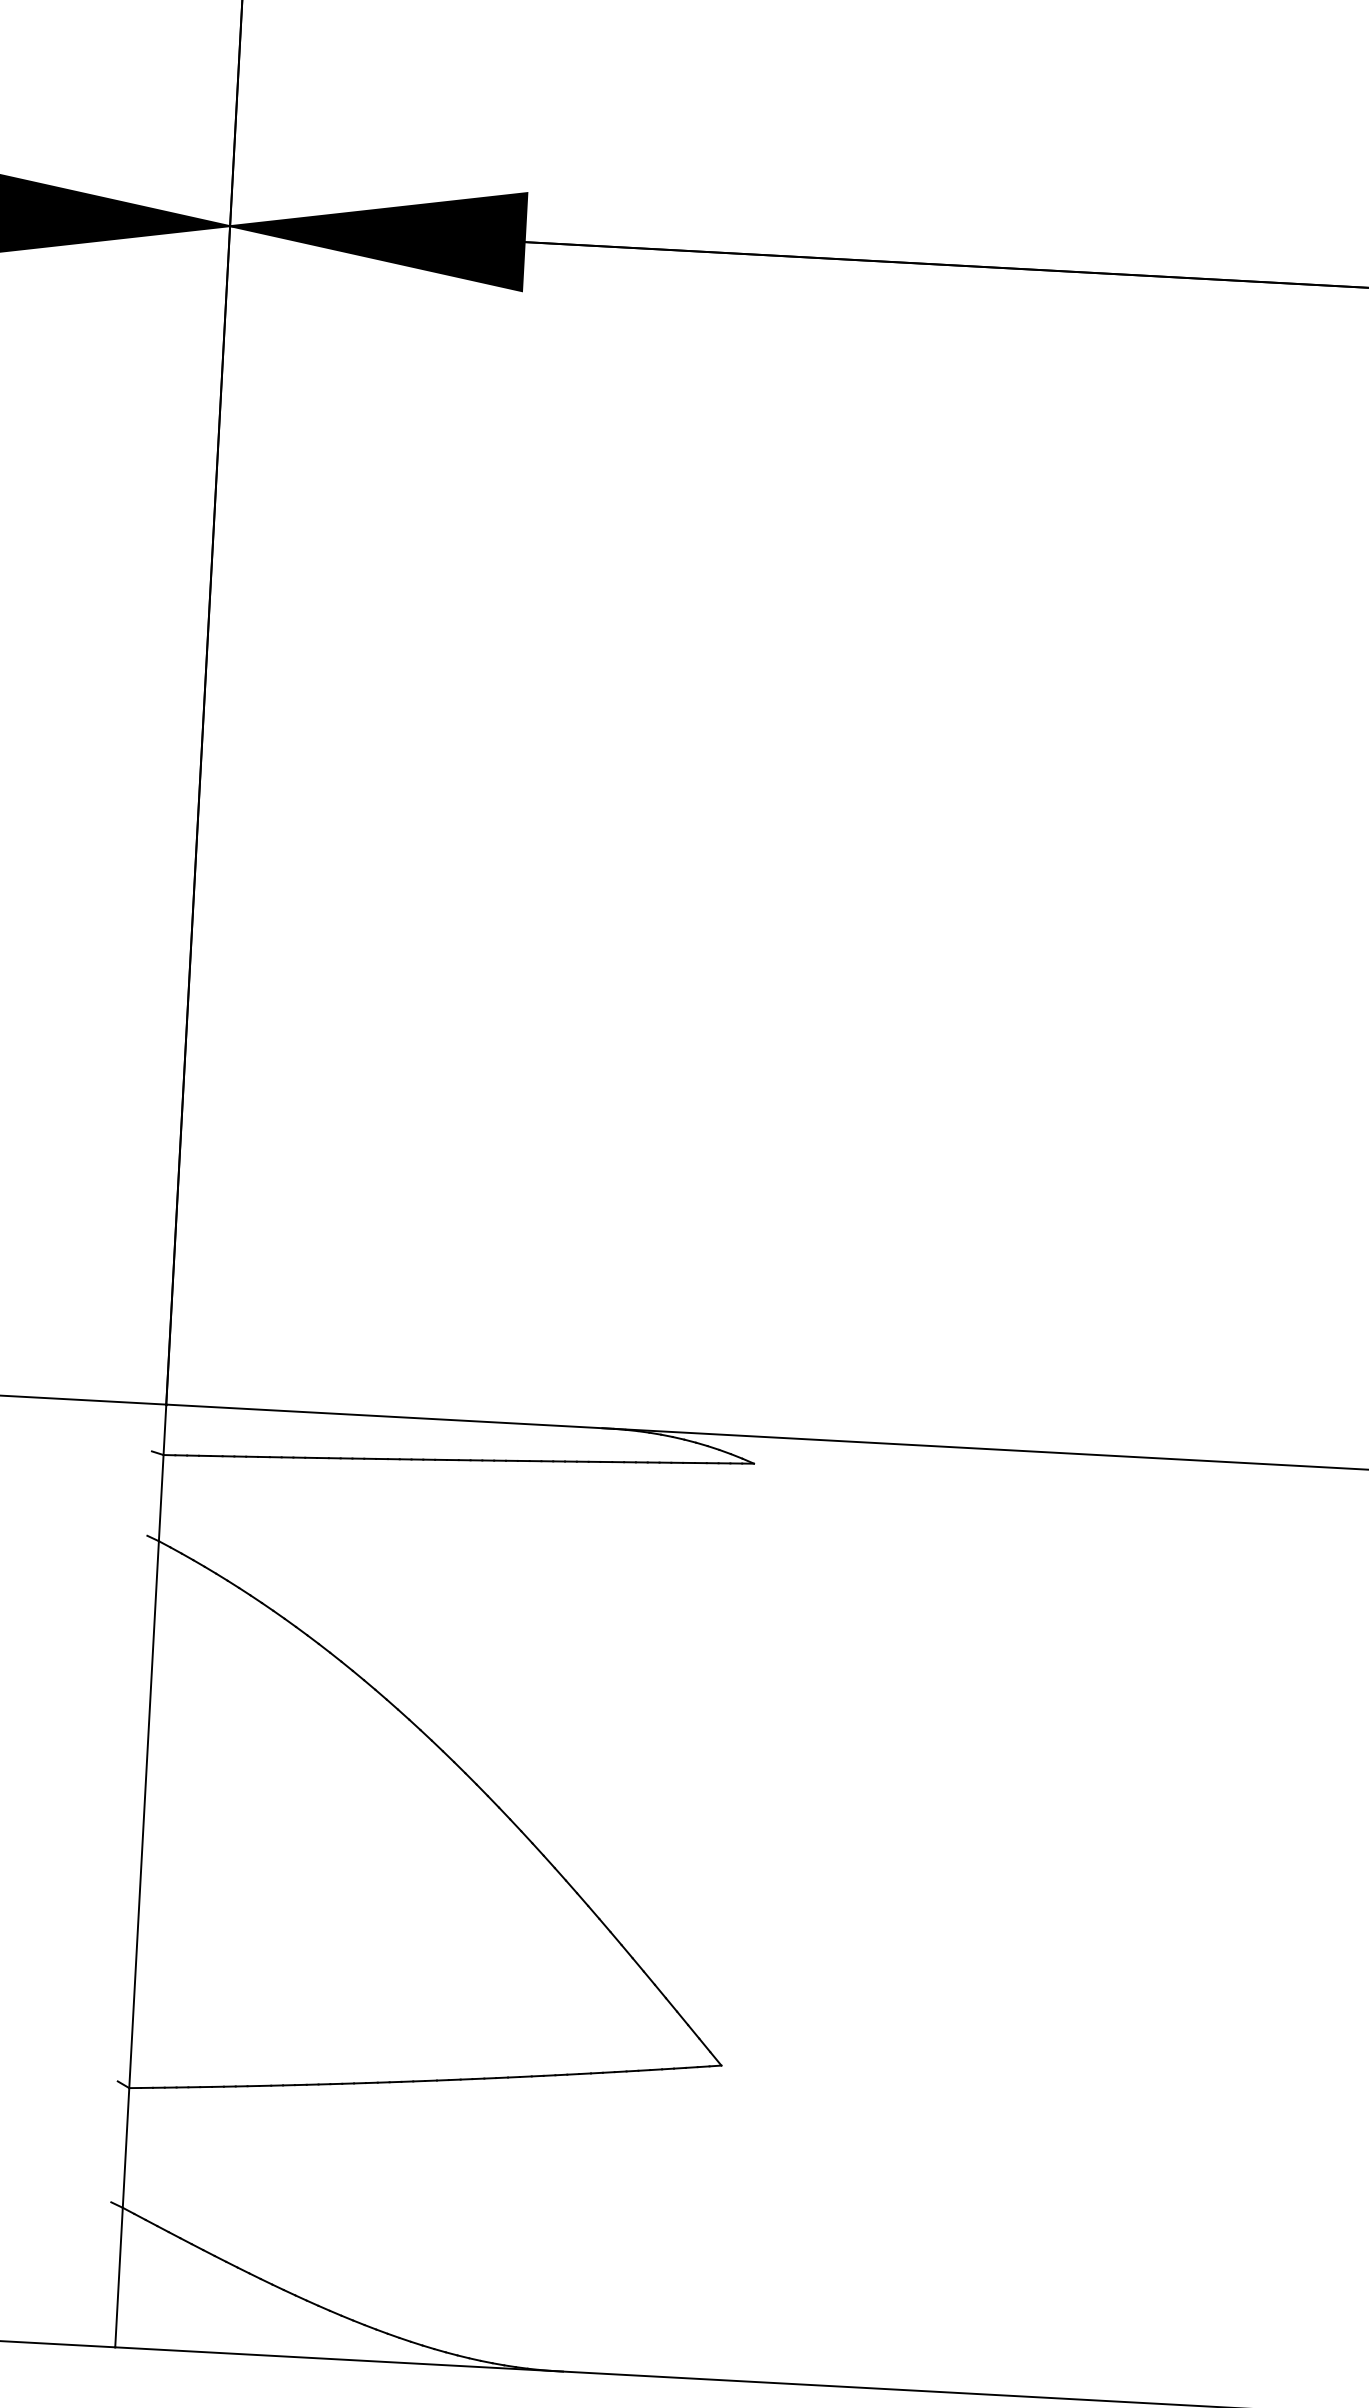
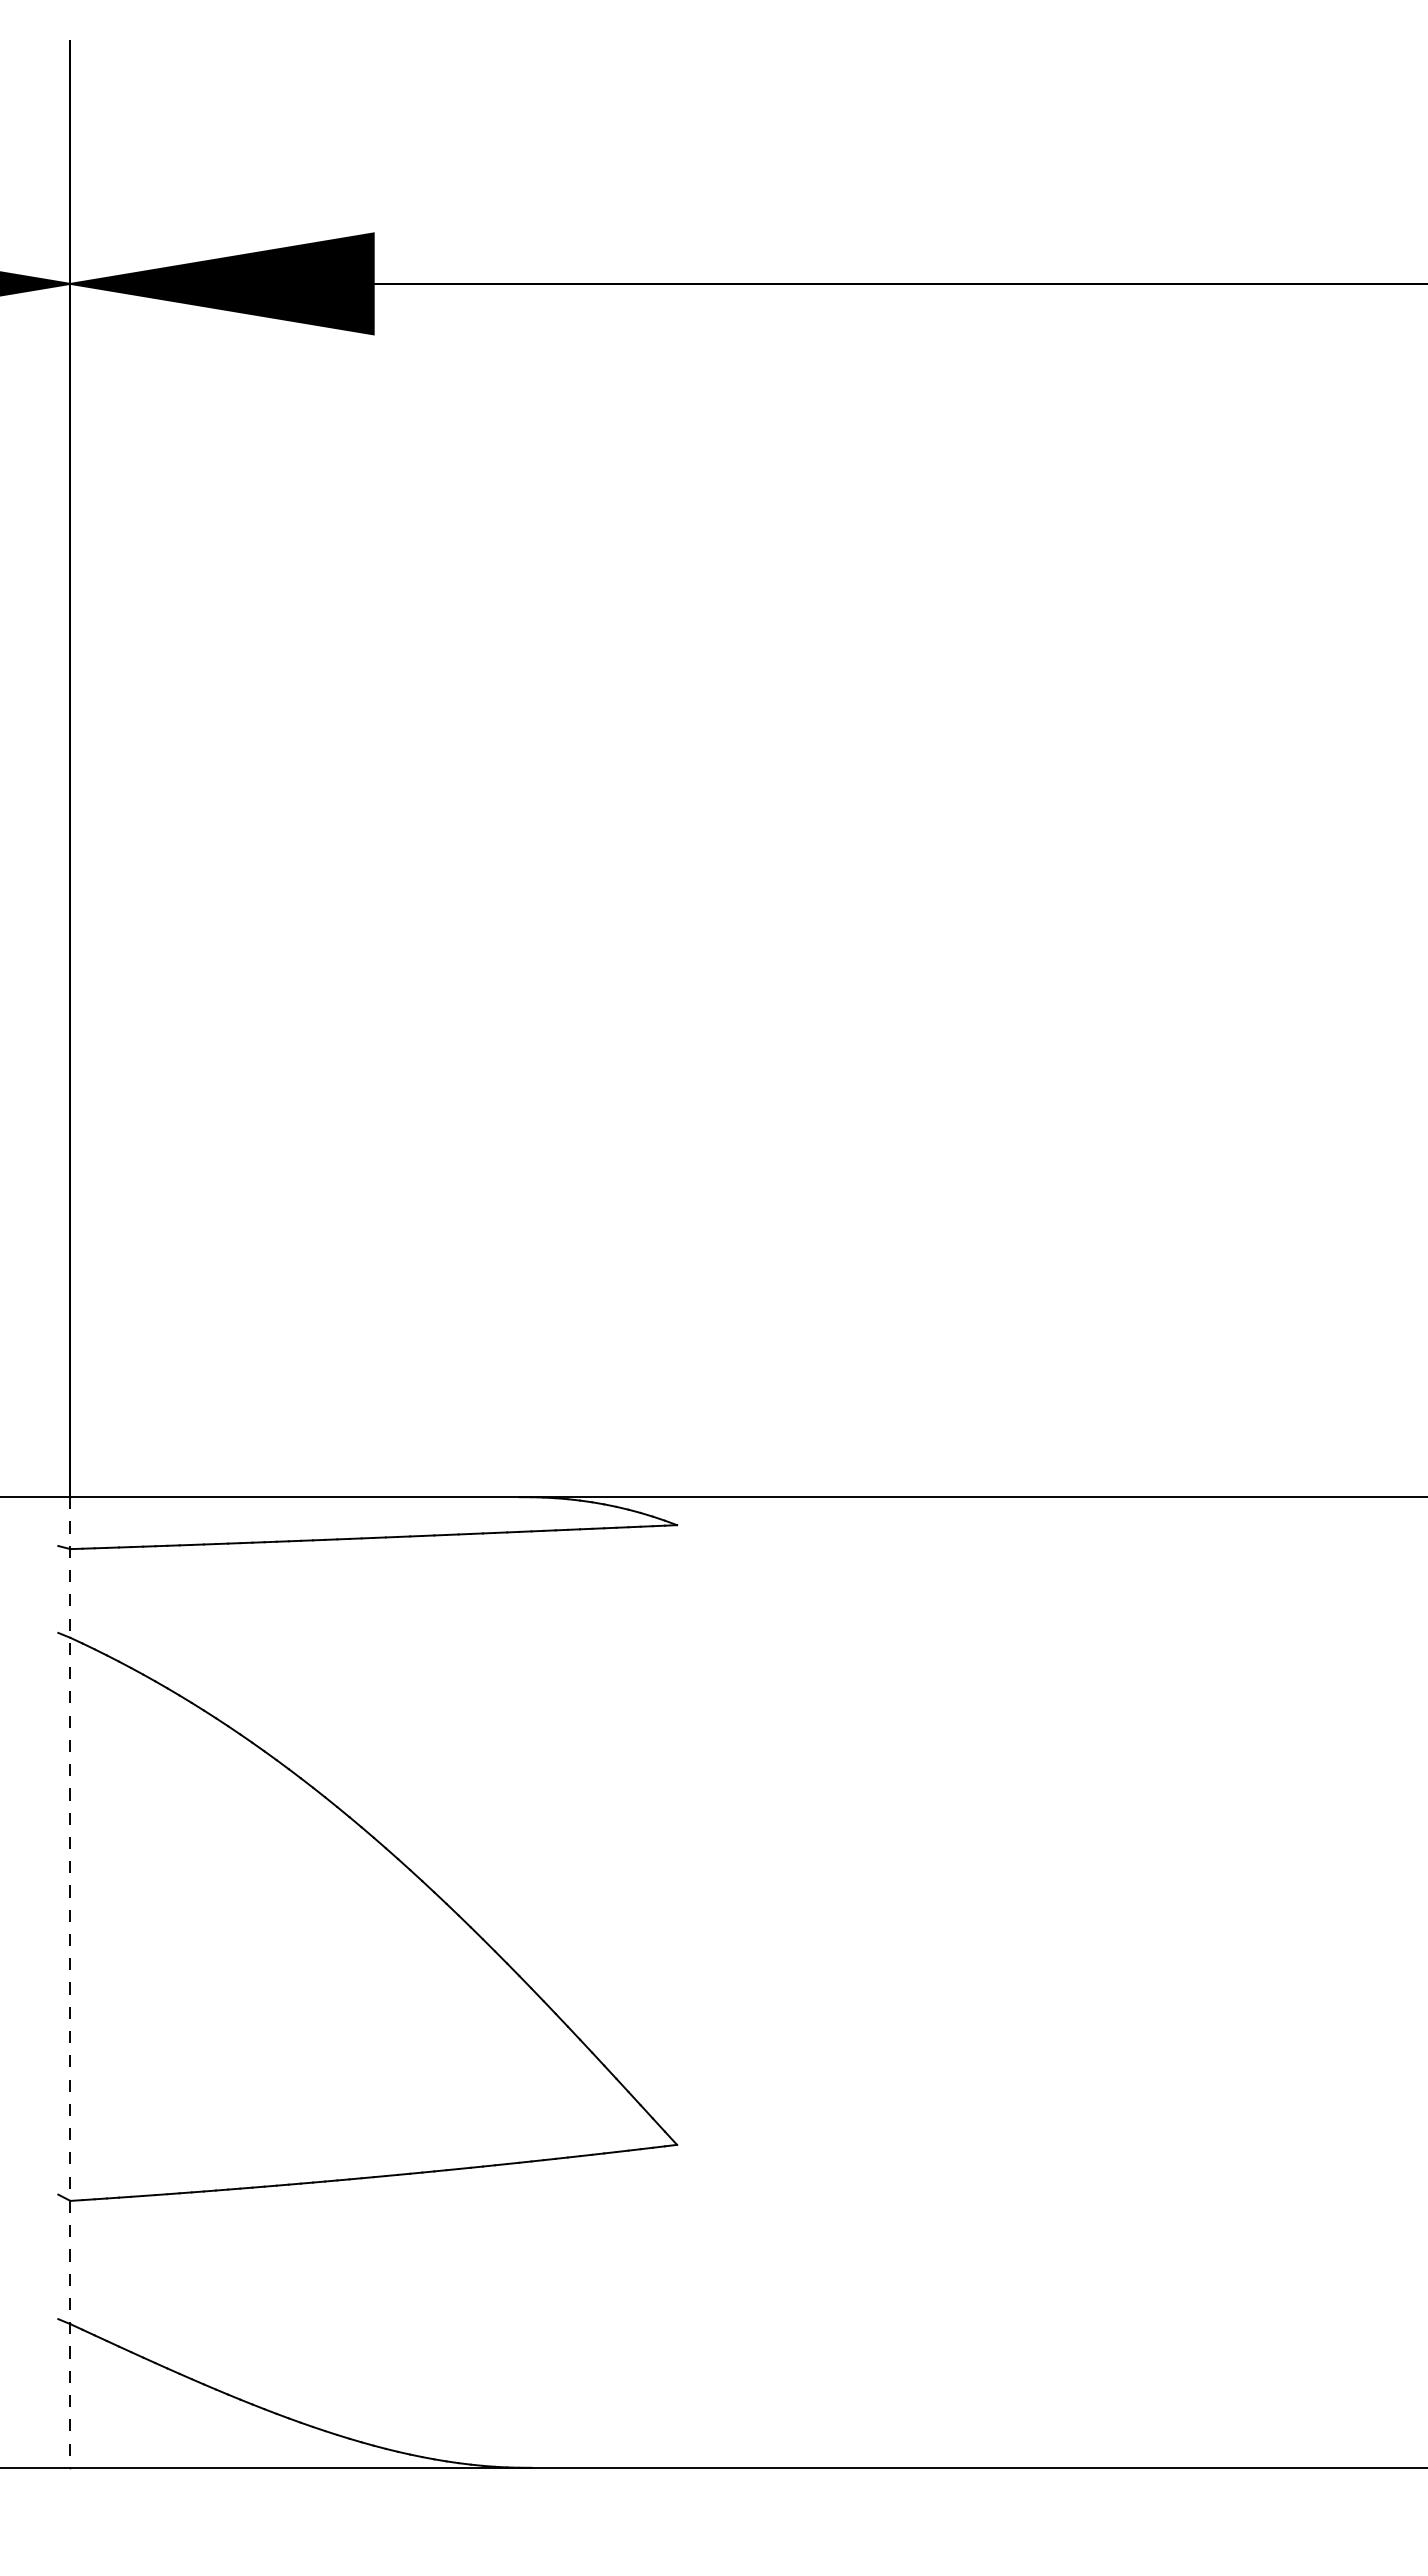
line: (140, 1875) -> (70, 1982), solid -> dashed

